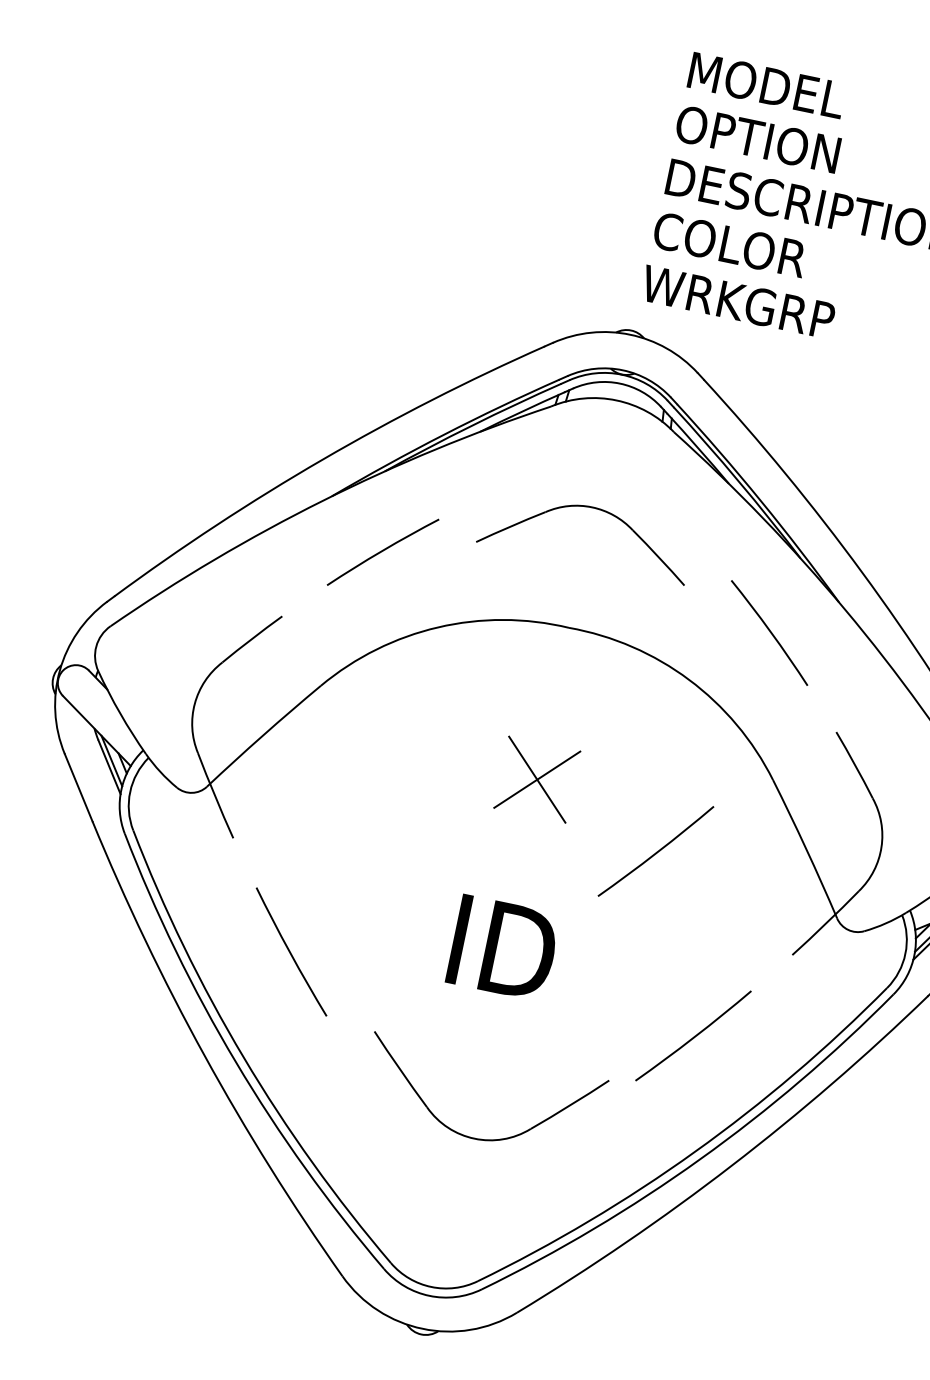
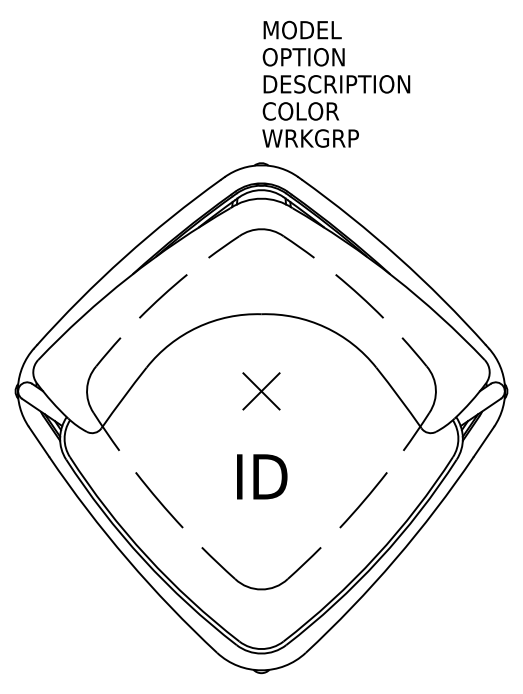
part: (591, 509) -> (261, 230), moved
line: (655, 851) -> (326, 414), removed
part: (475, 1136) -> (261, 588), moved

